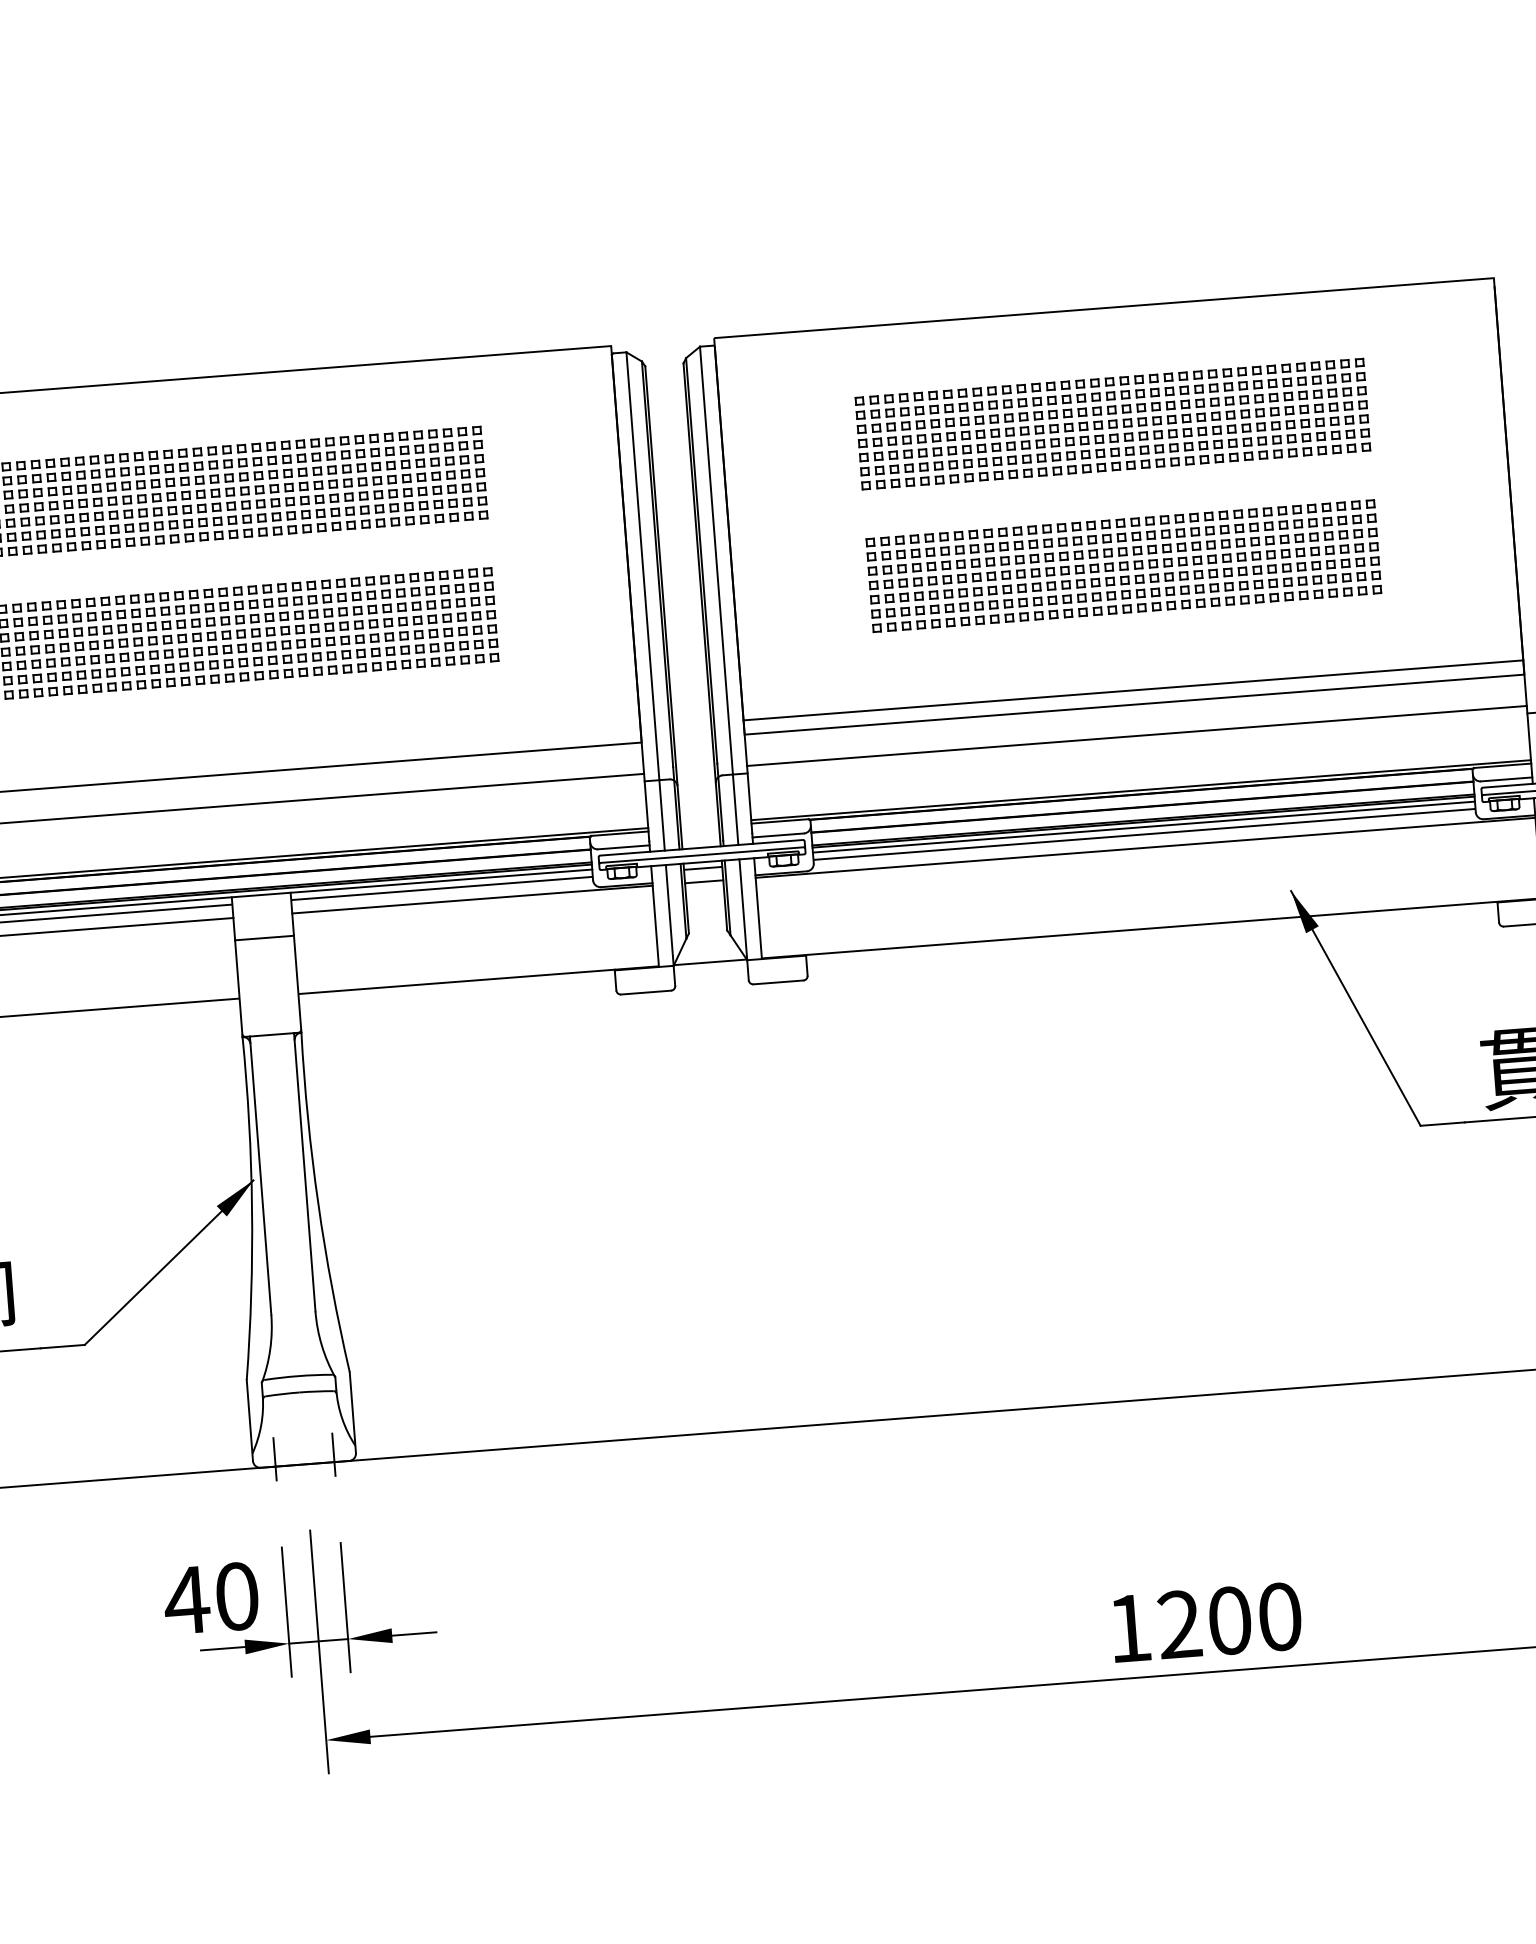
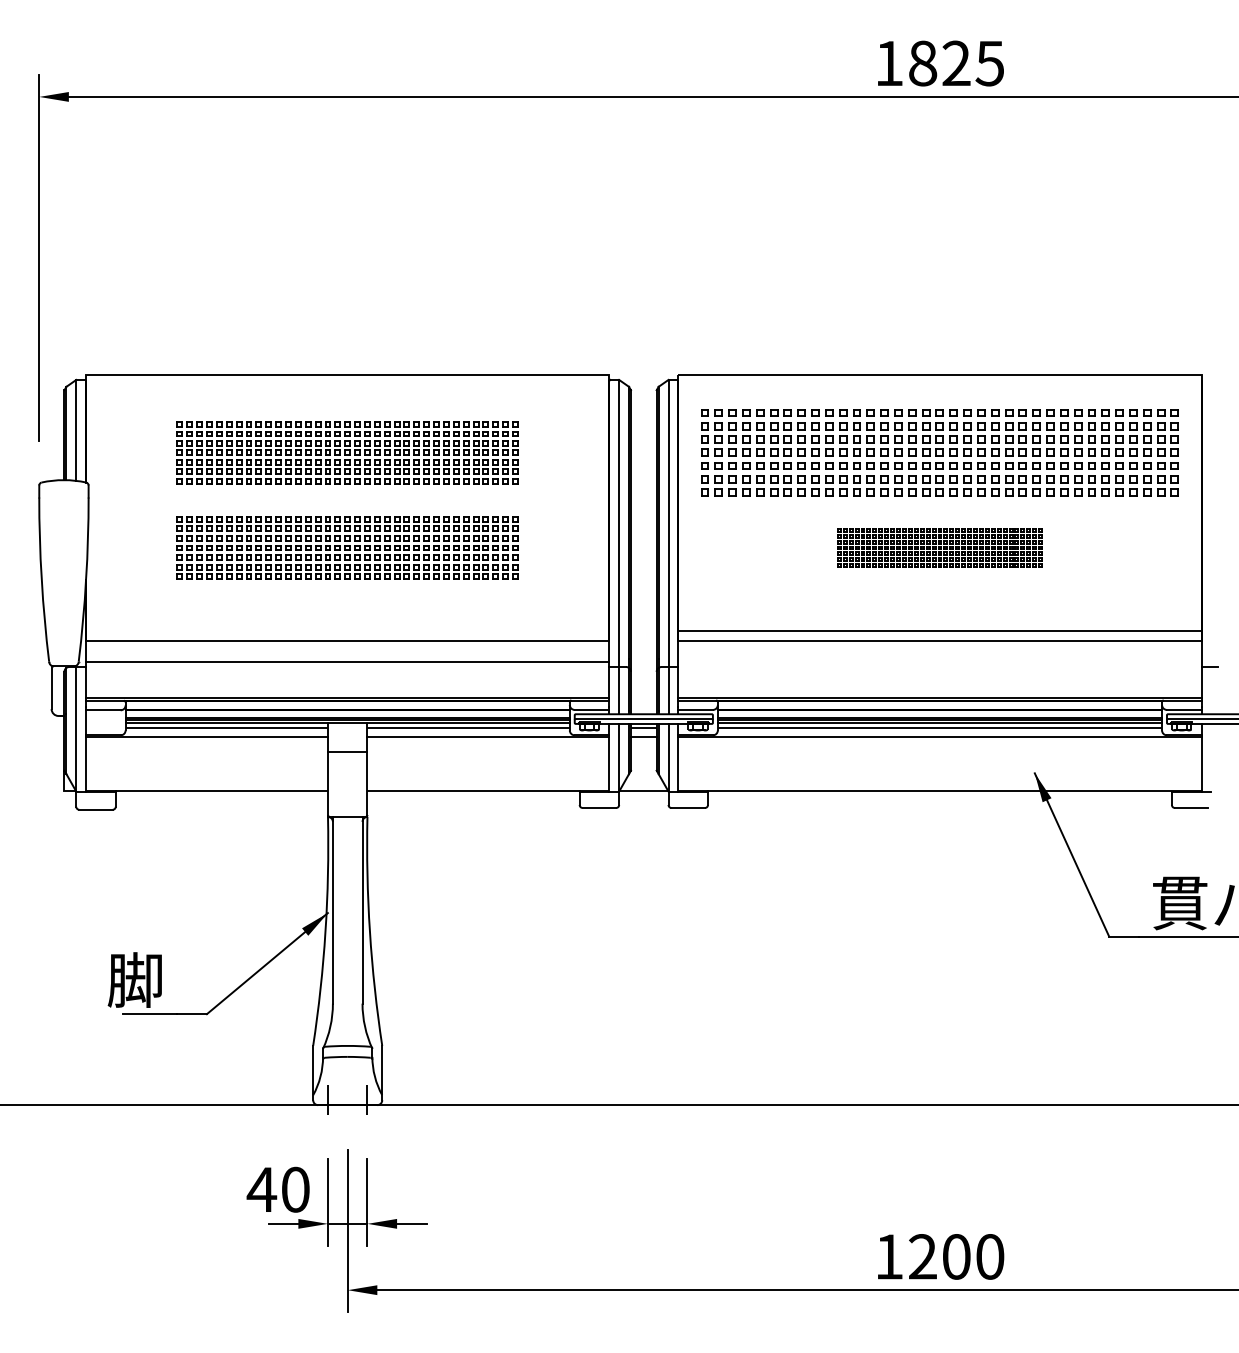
part: (1112, 423) -> (939, 452), size x1.4
part: (1123, 565) -> (939, 547), size x0.6
line: (1136, 736) -> (939, 662), removed

